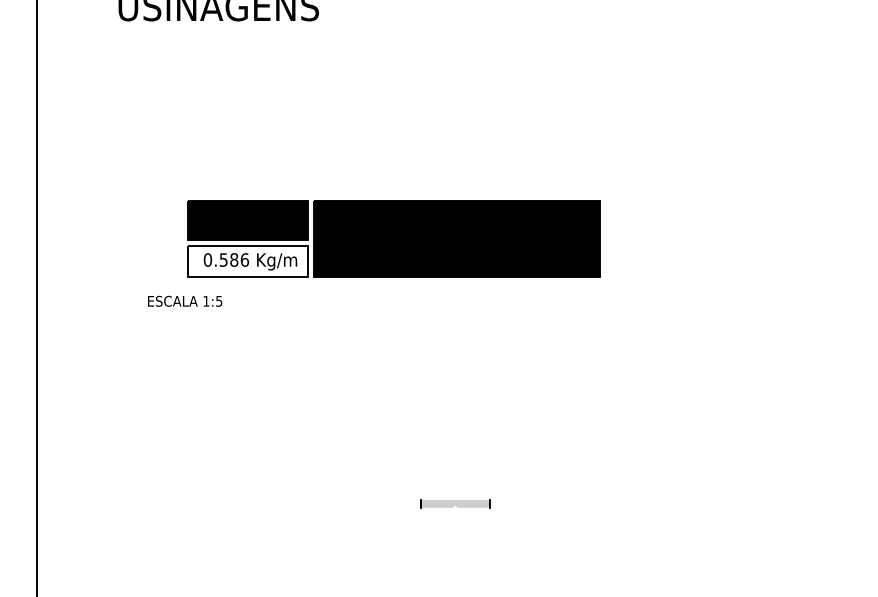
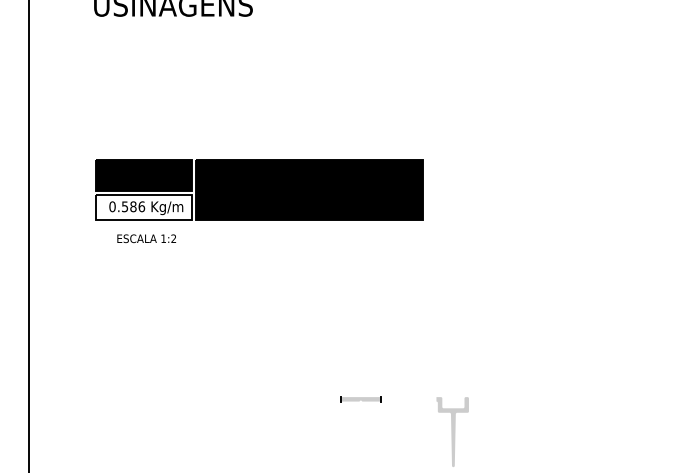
part: (393, 238) -> (259, 189), moved
text: (219, 300) -> (174, 238), 1:5 -> 1:2
part: (455, 503) -> (361, 398), size x0.71
fill: (570, 545) -> (452, 432), added

